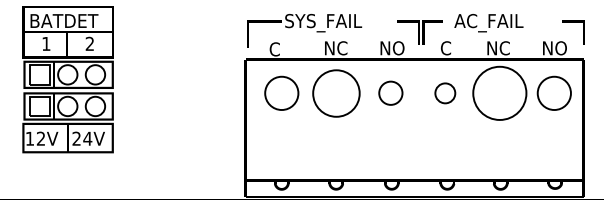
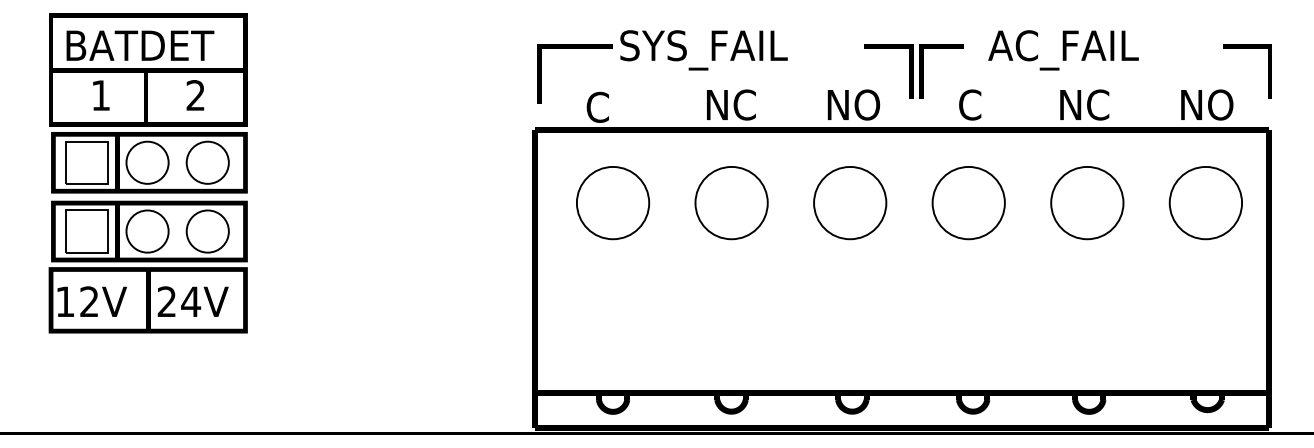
circle: (335, 92) -> (729, 201), size x0.71
circle: (390, 92) -> (849, 201), size x1.43
circle: (444, 93) -> (966, 203), size x1.67
circle: (499, 93) -> (1086, 203), size x0.62

